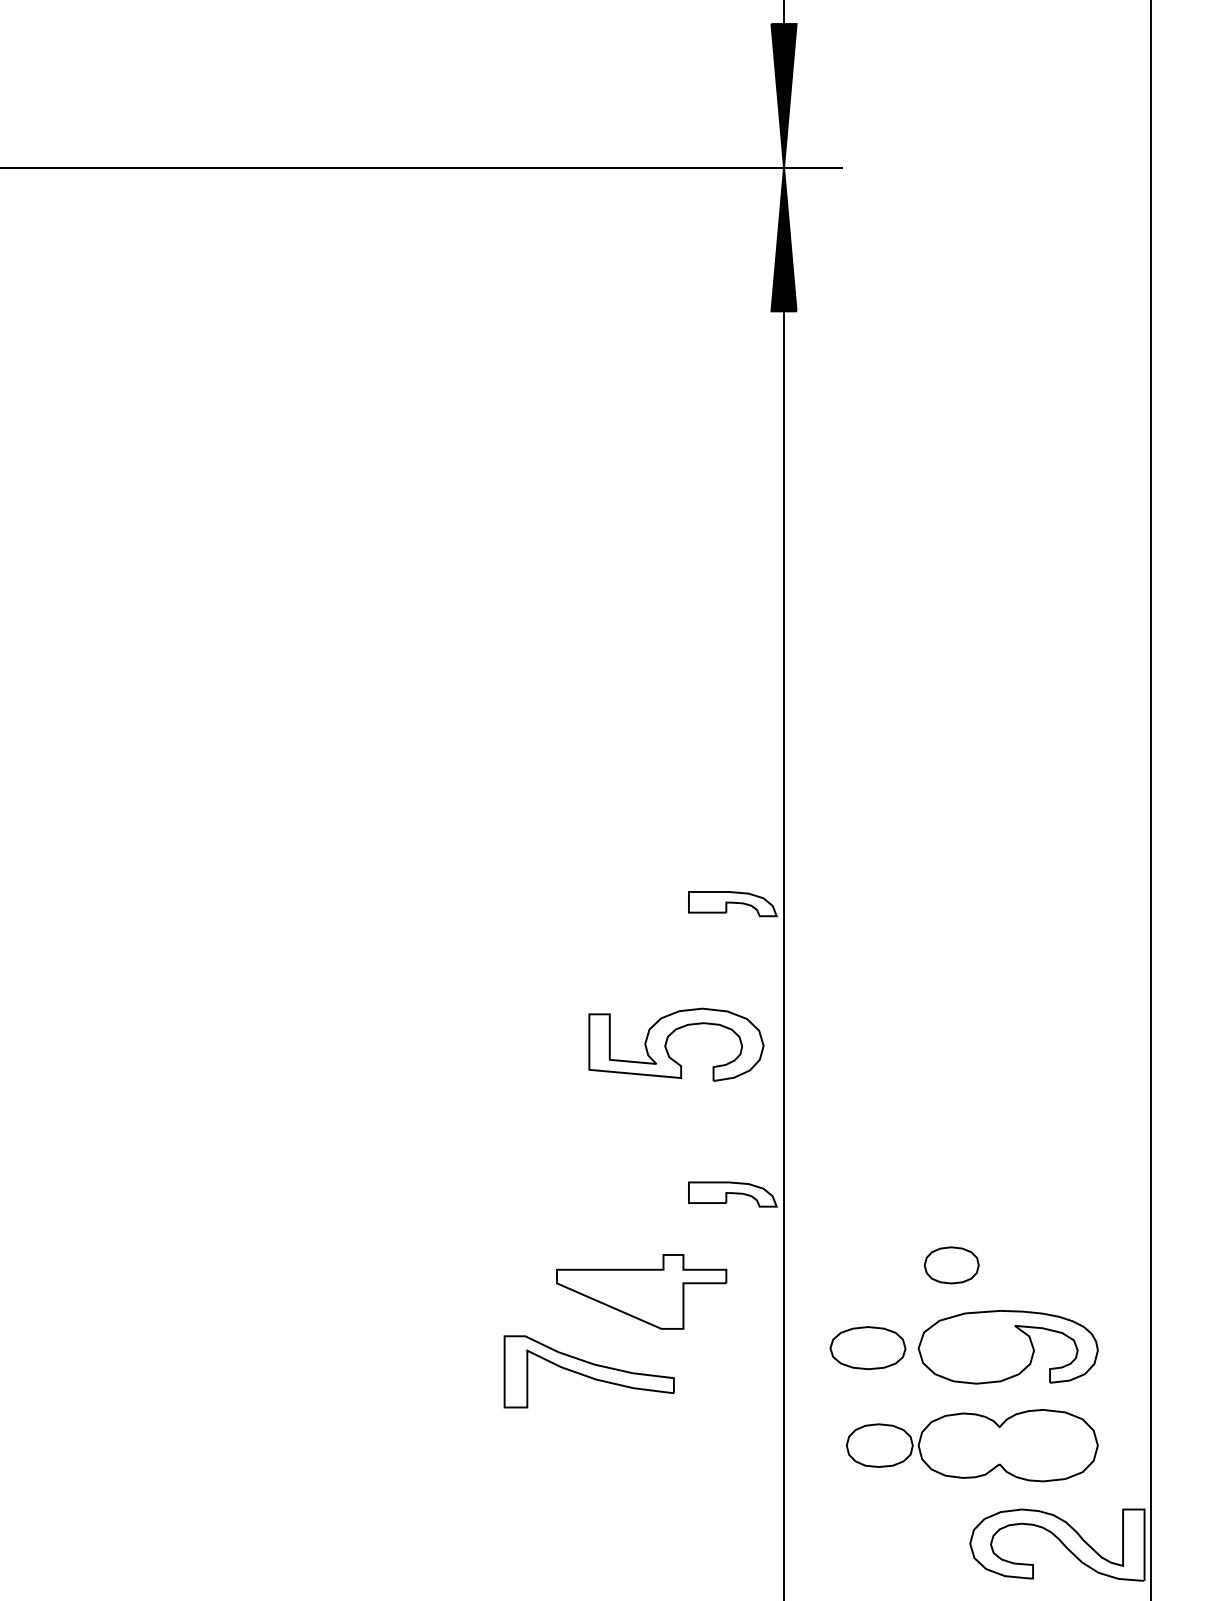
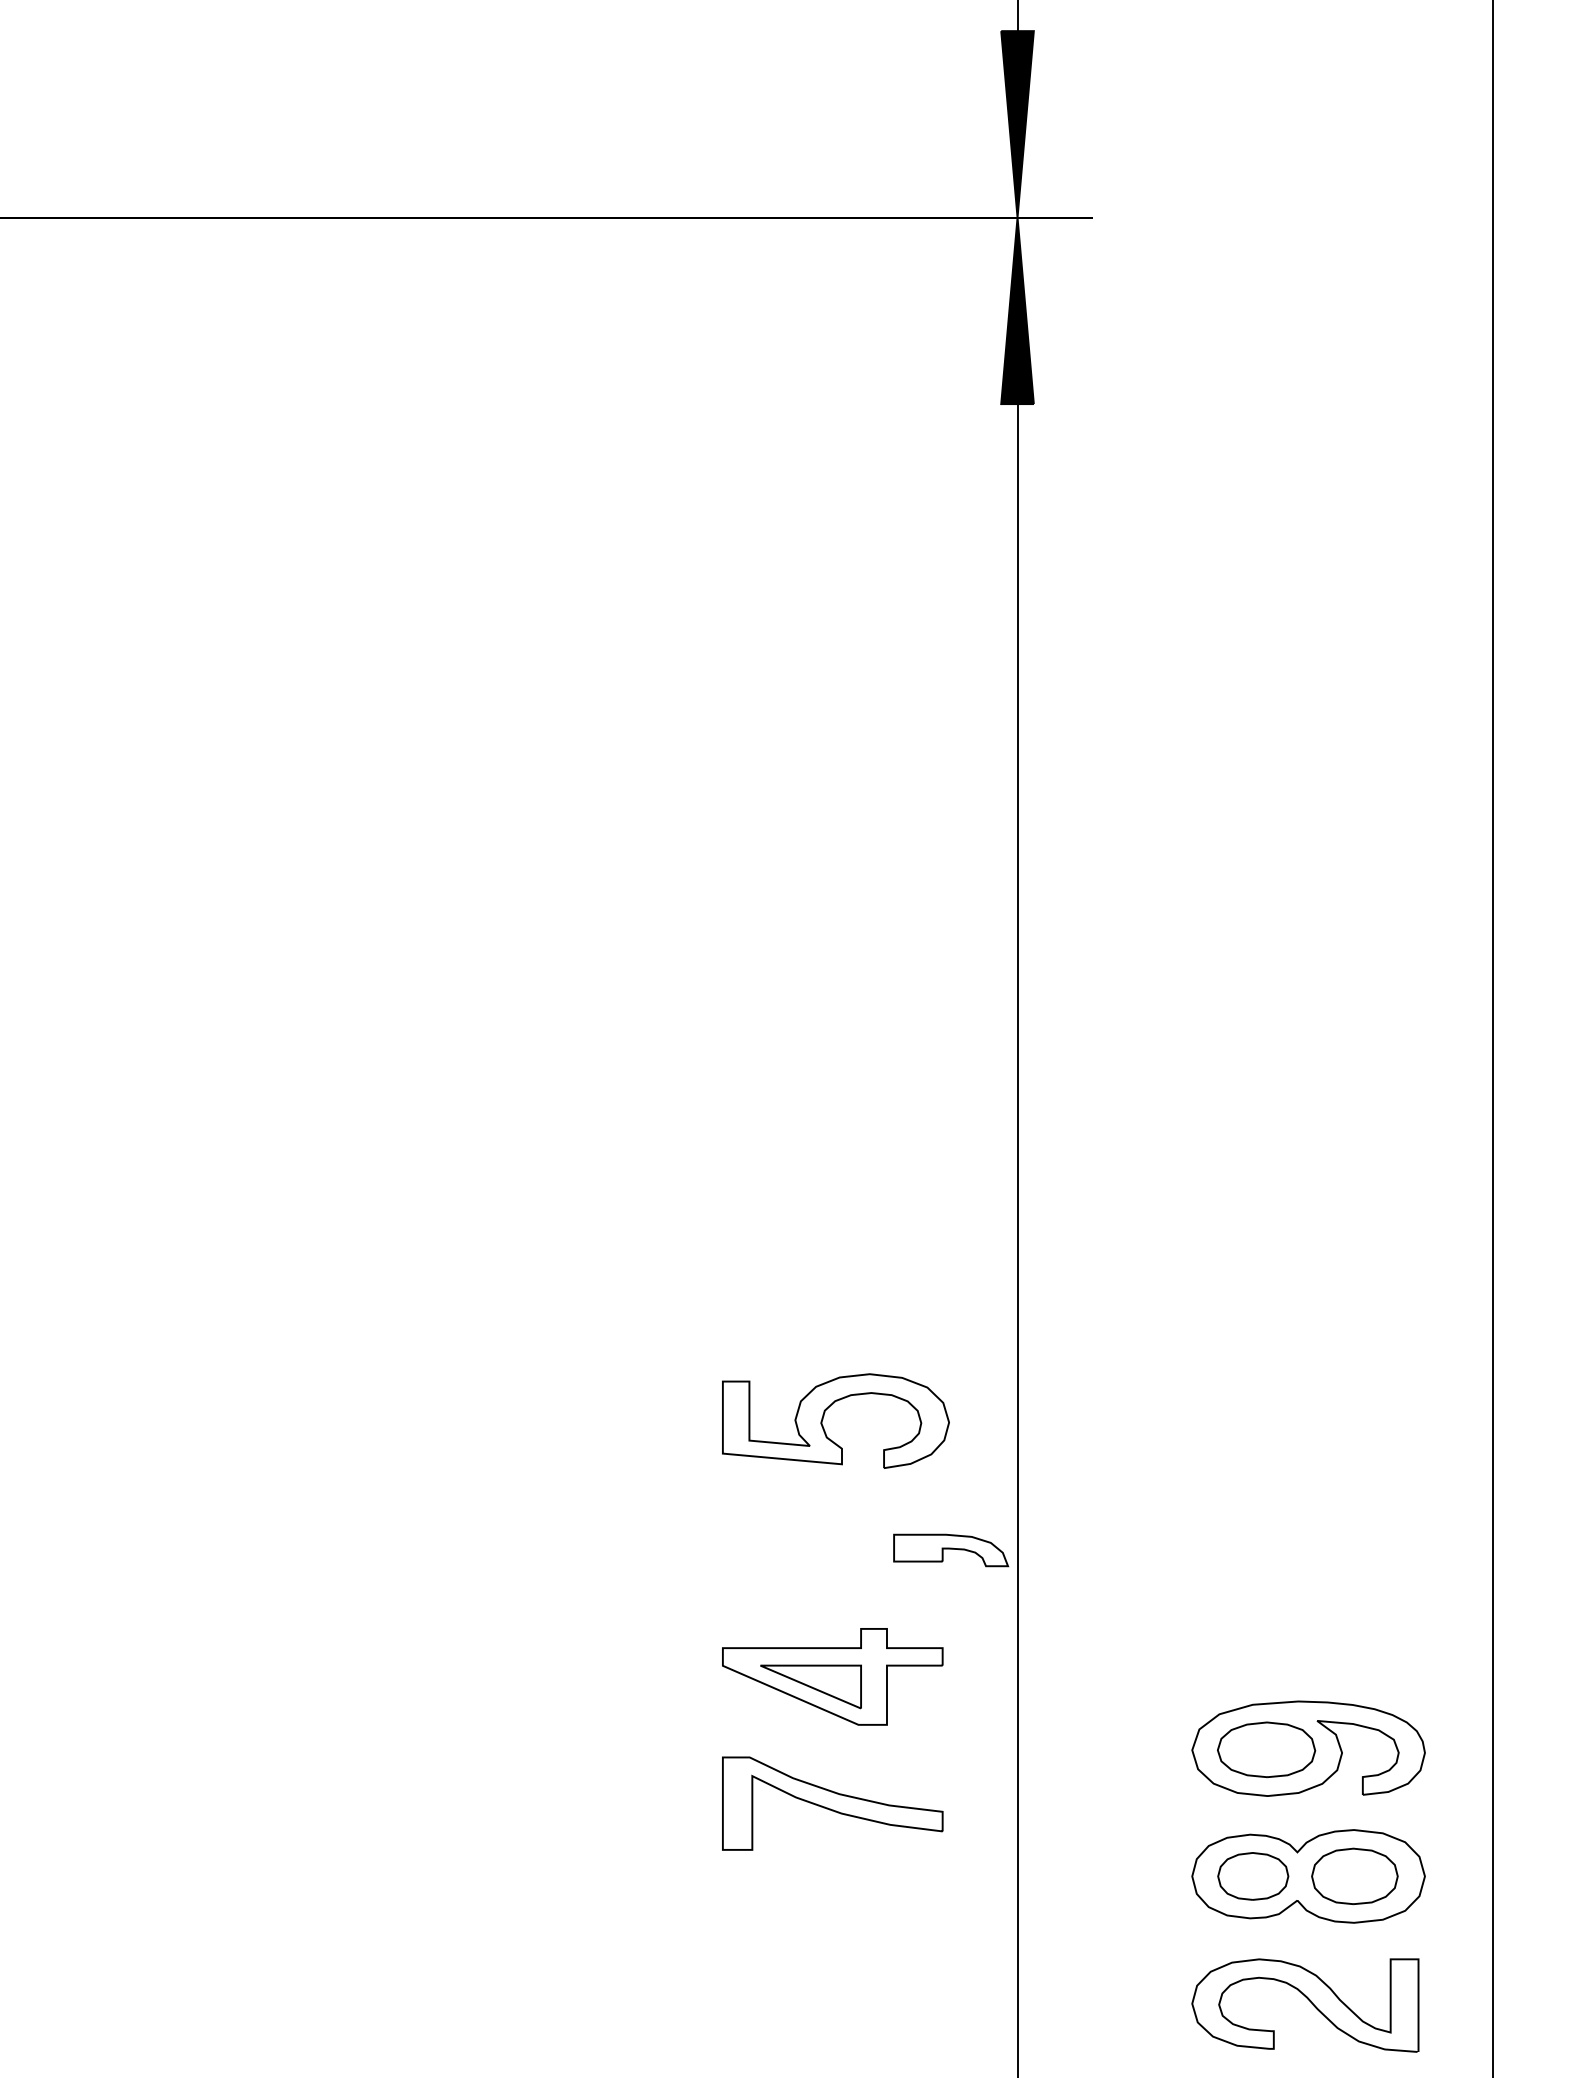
part: (733, 904) -> (951, 1173), removed
part: (667, 1041) -> (824, 1416), moved
part: (951, 1265) -> (1253, 1876), moved
part: (624, 1299) -> (810, 1686), added
part: (867, 1347) -> (1266, 1749), moved
part: (589, 1371) -> (832, 1803), moved
part: (879, 1445) -> (1354, 1876), moved
curve: (1060, 1542) -> (1309, 2001), moved

